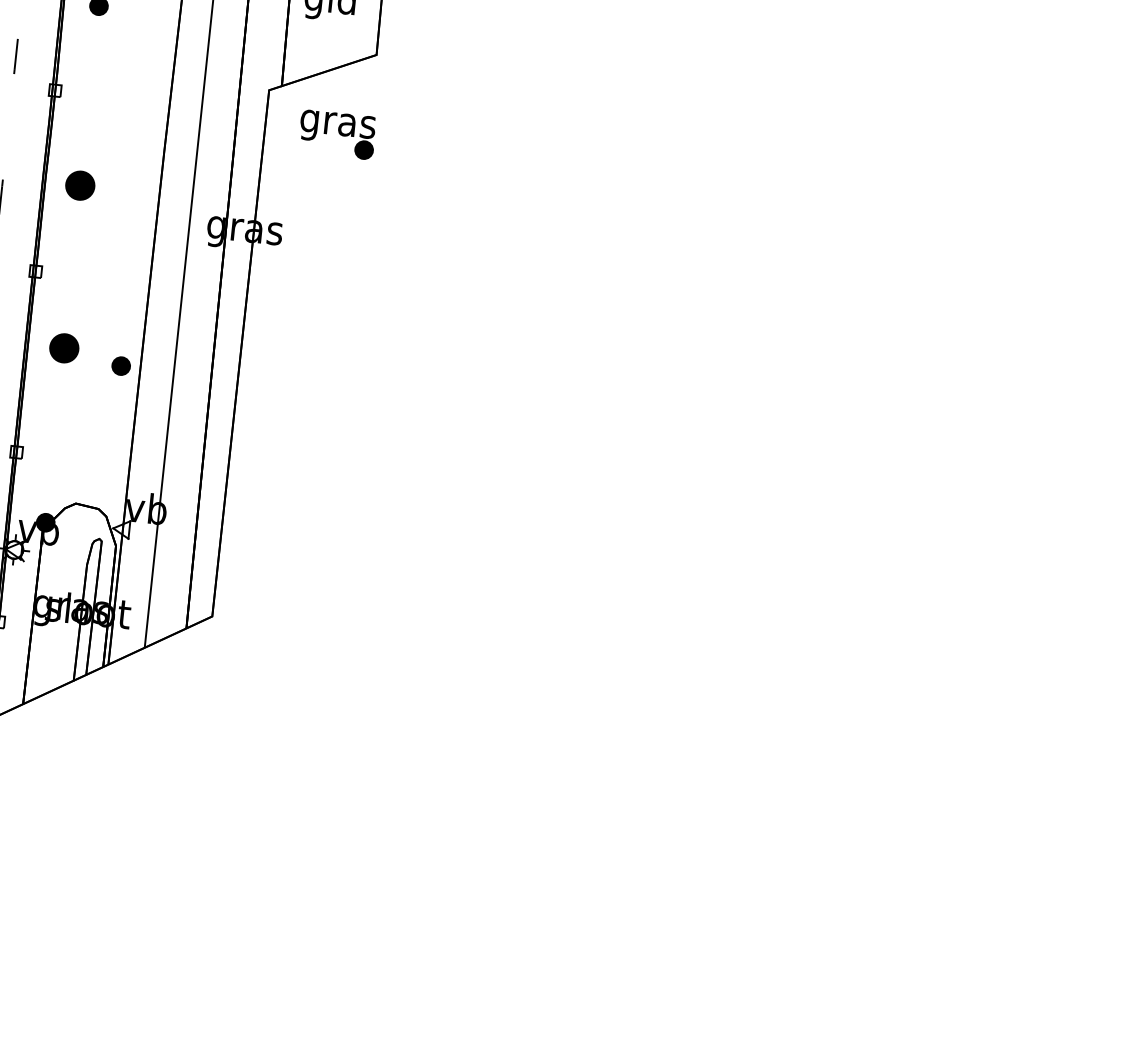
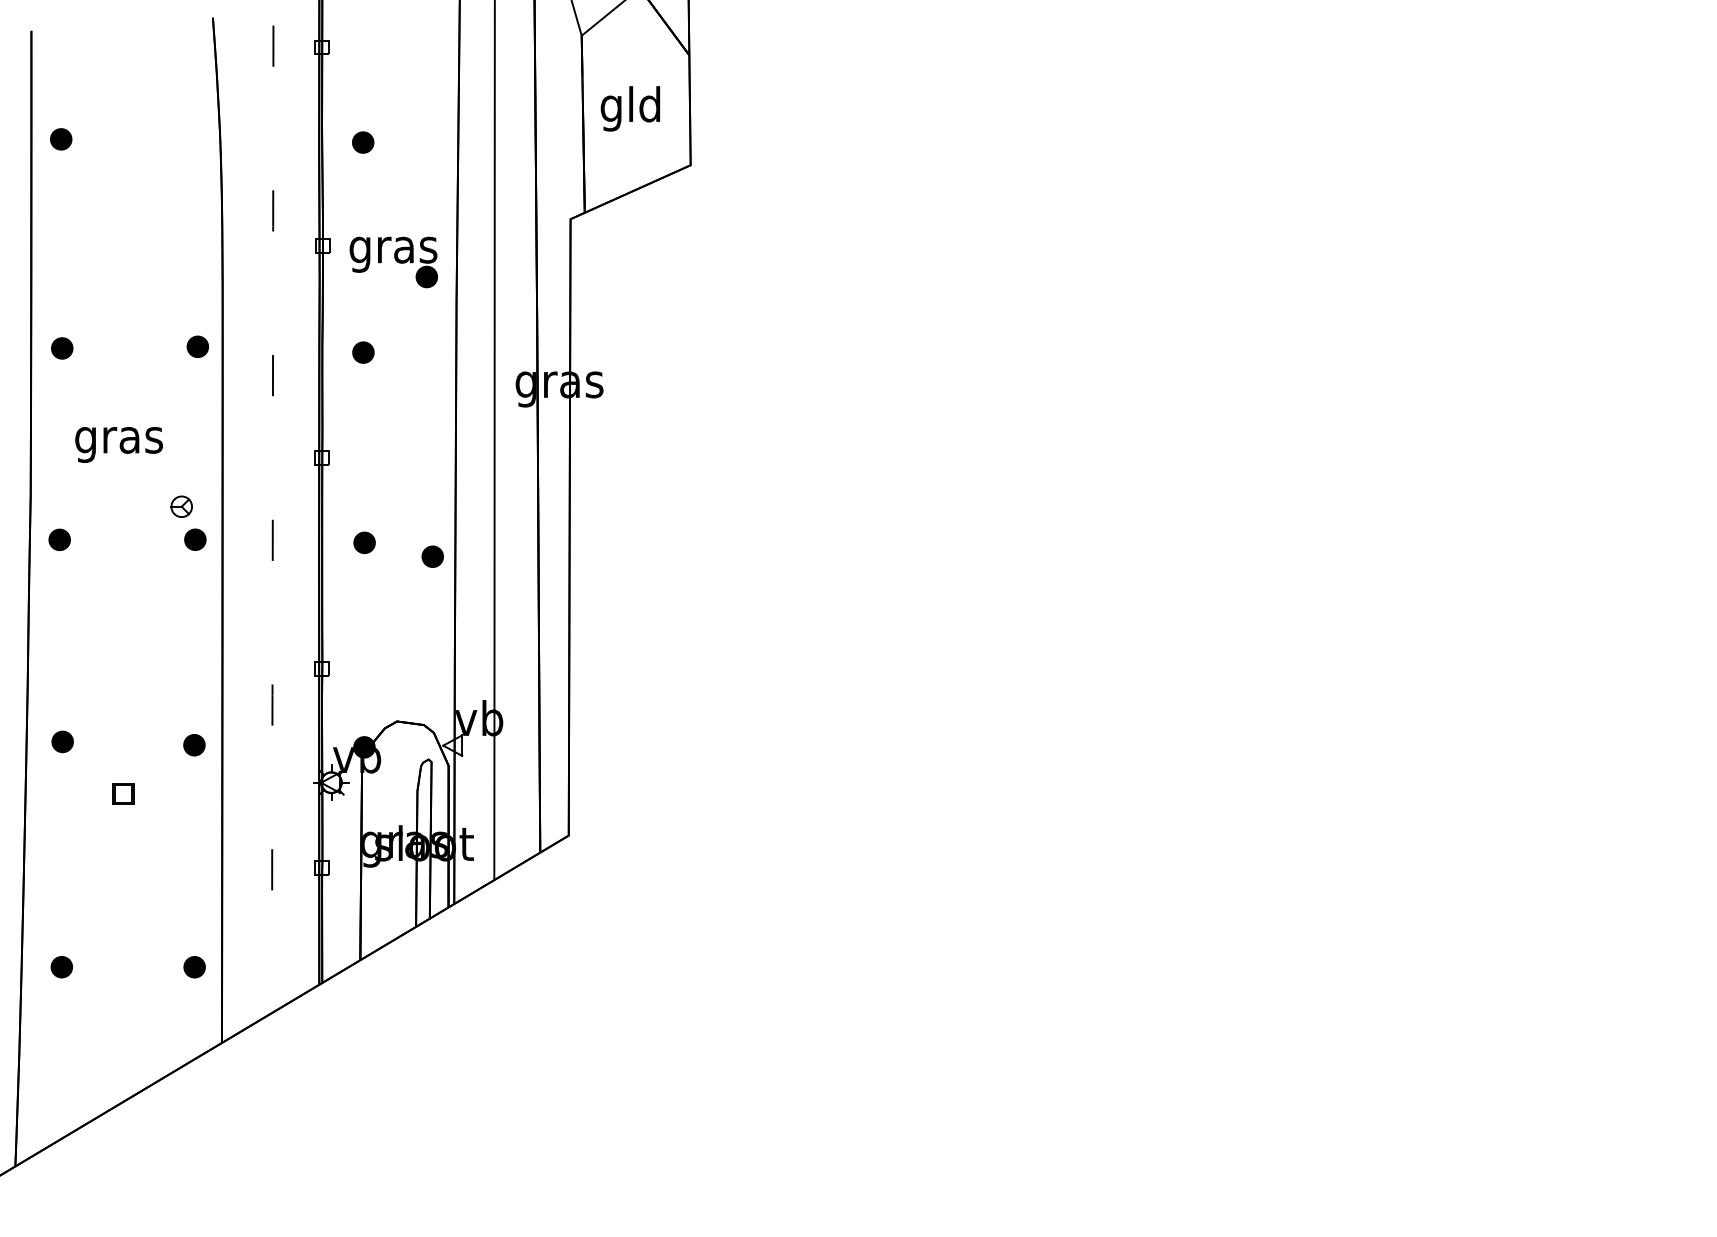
part: (336, 134) -> (393, 262), moved
part: (80, 185) -> (363, 352), size x0.62
part: (64, 347) -> (364, 542), size x0.62

